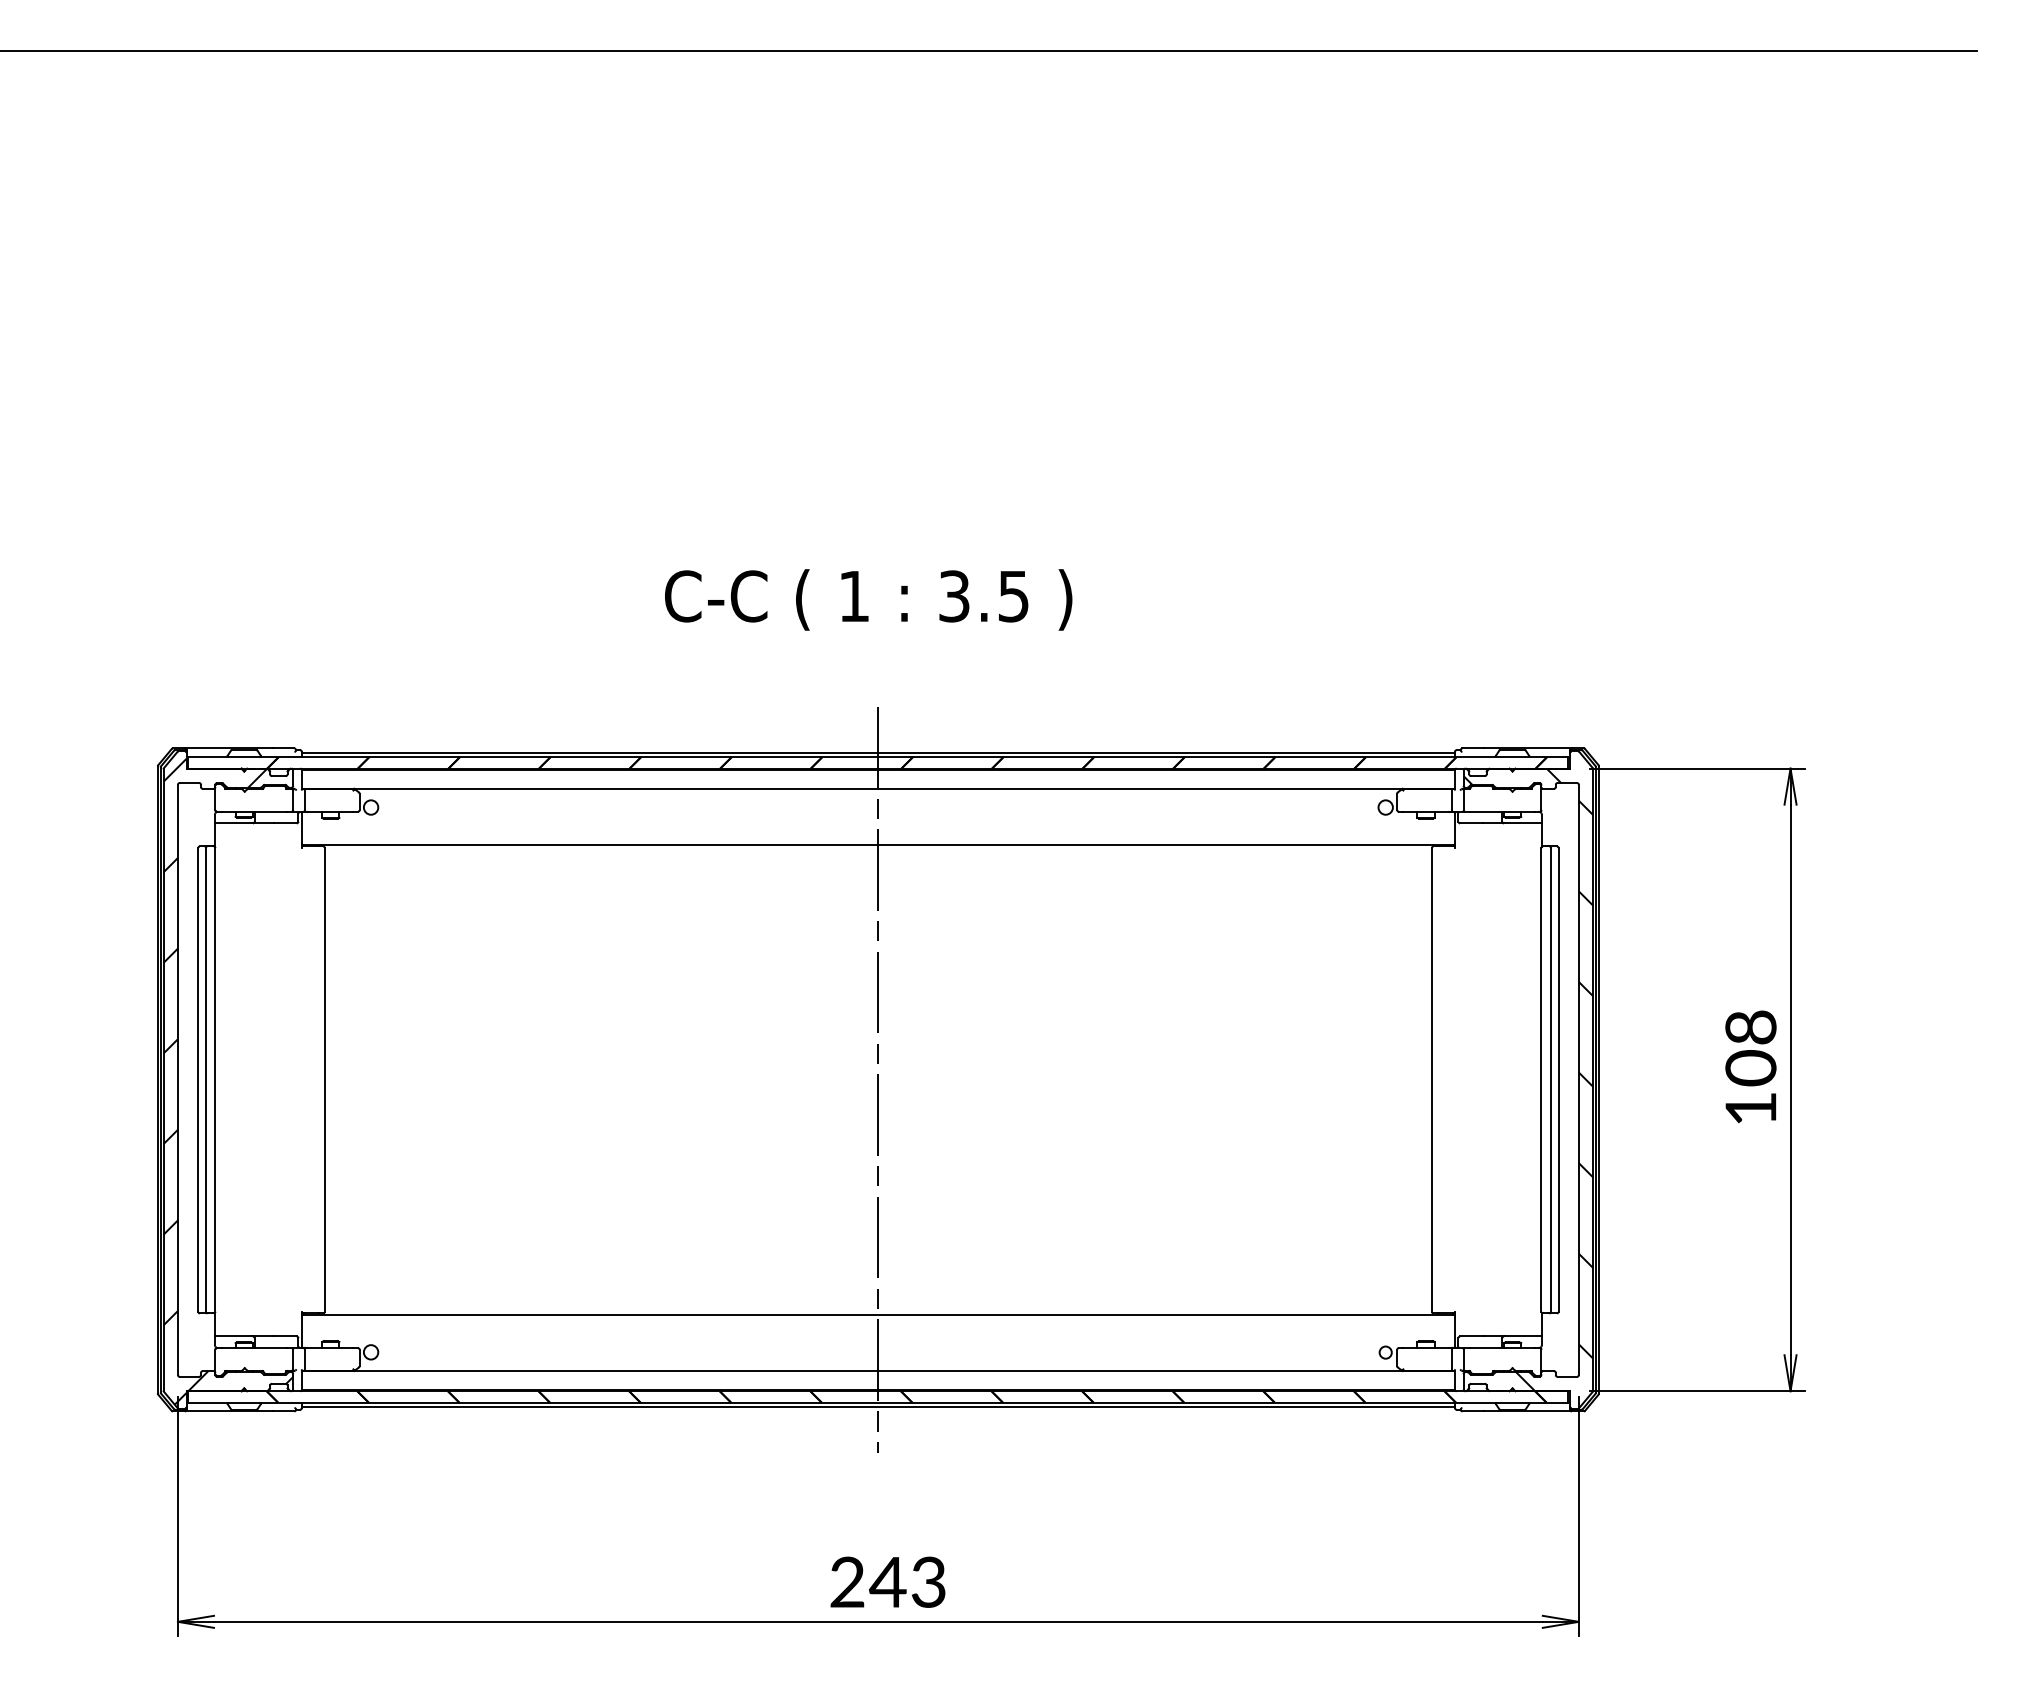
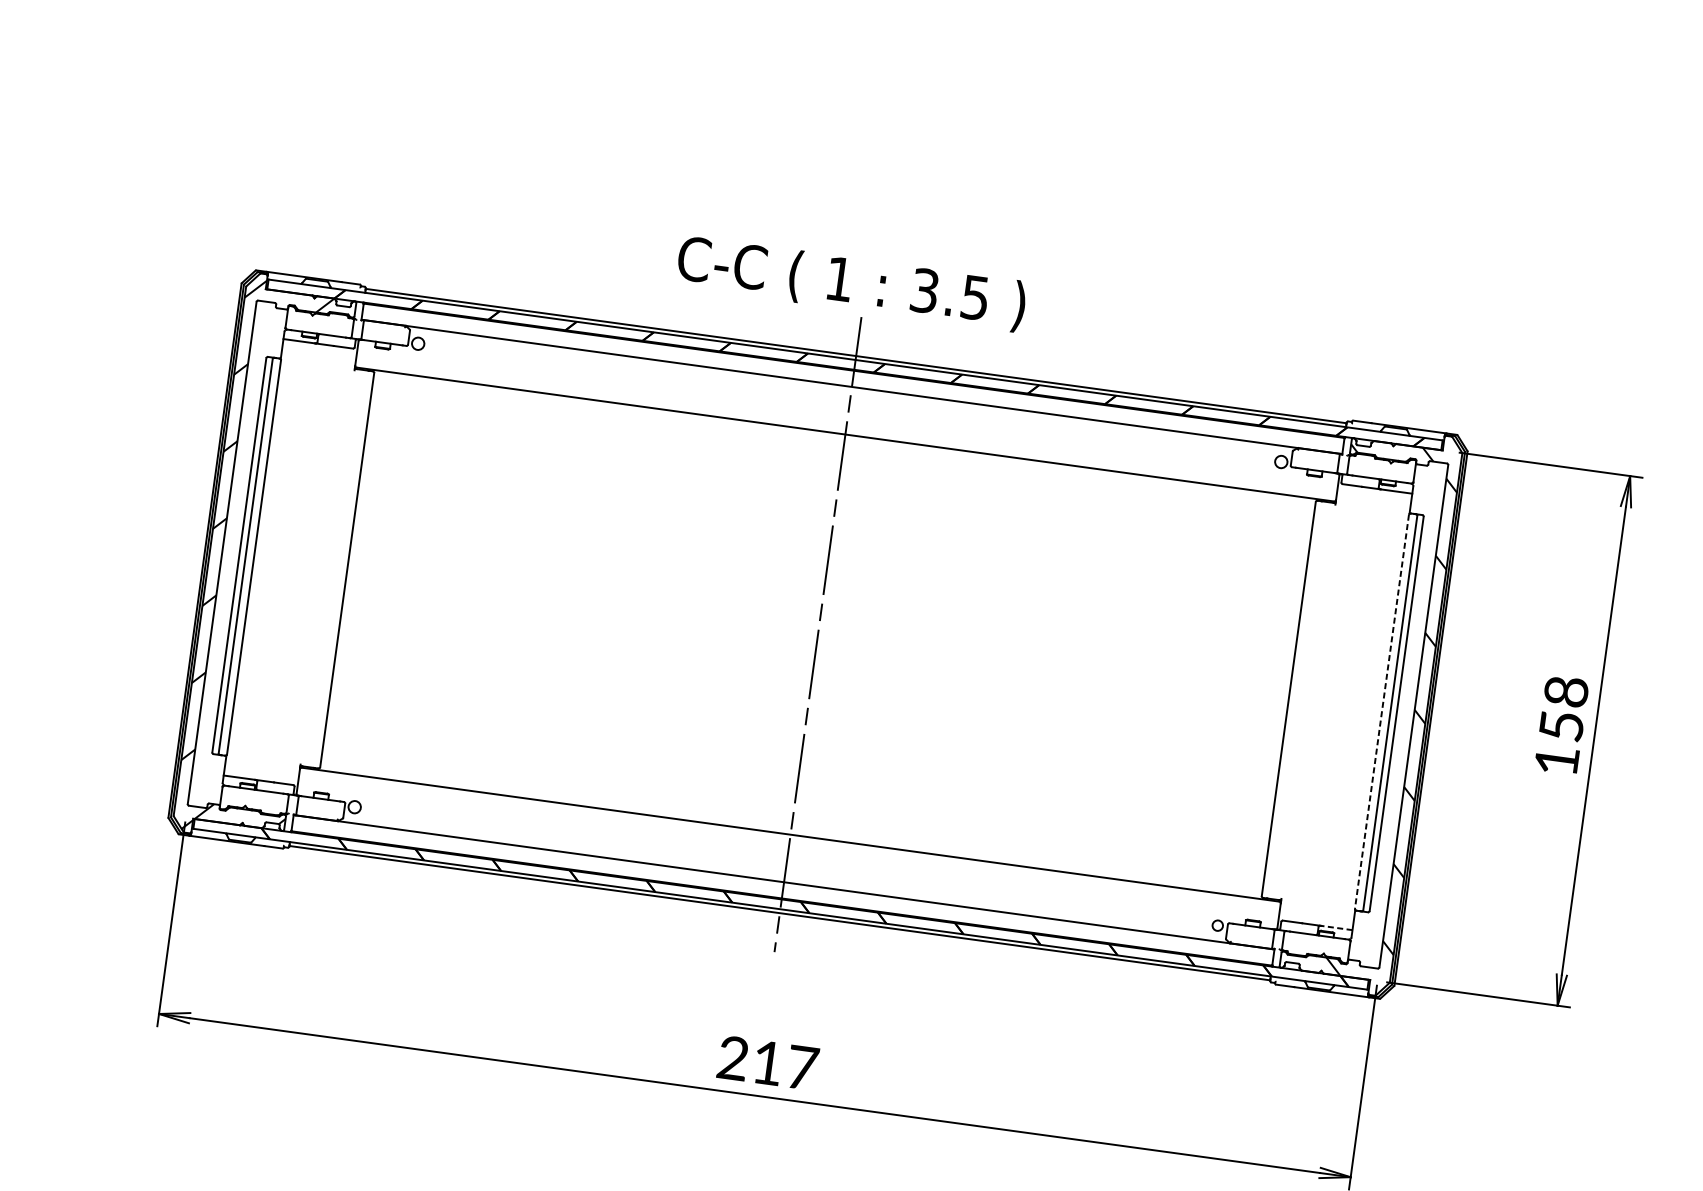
text: (868, 599) -> (851, 283), moved
text: (1750, 1068) -> (1561, 726), 108 -> 158
line: (1541, 1079) -> (1382, 711), solid -> dashed
line: (1522, 1336) -> (1336, 927), solid -> dashed
text: (907, 1581) -> (784, 1064), 243 -> 217

